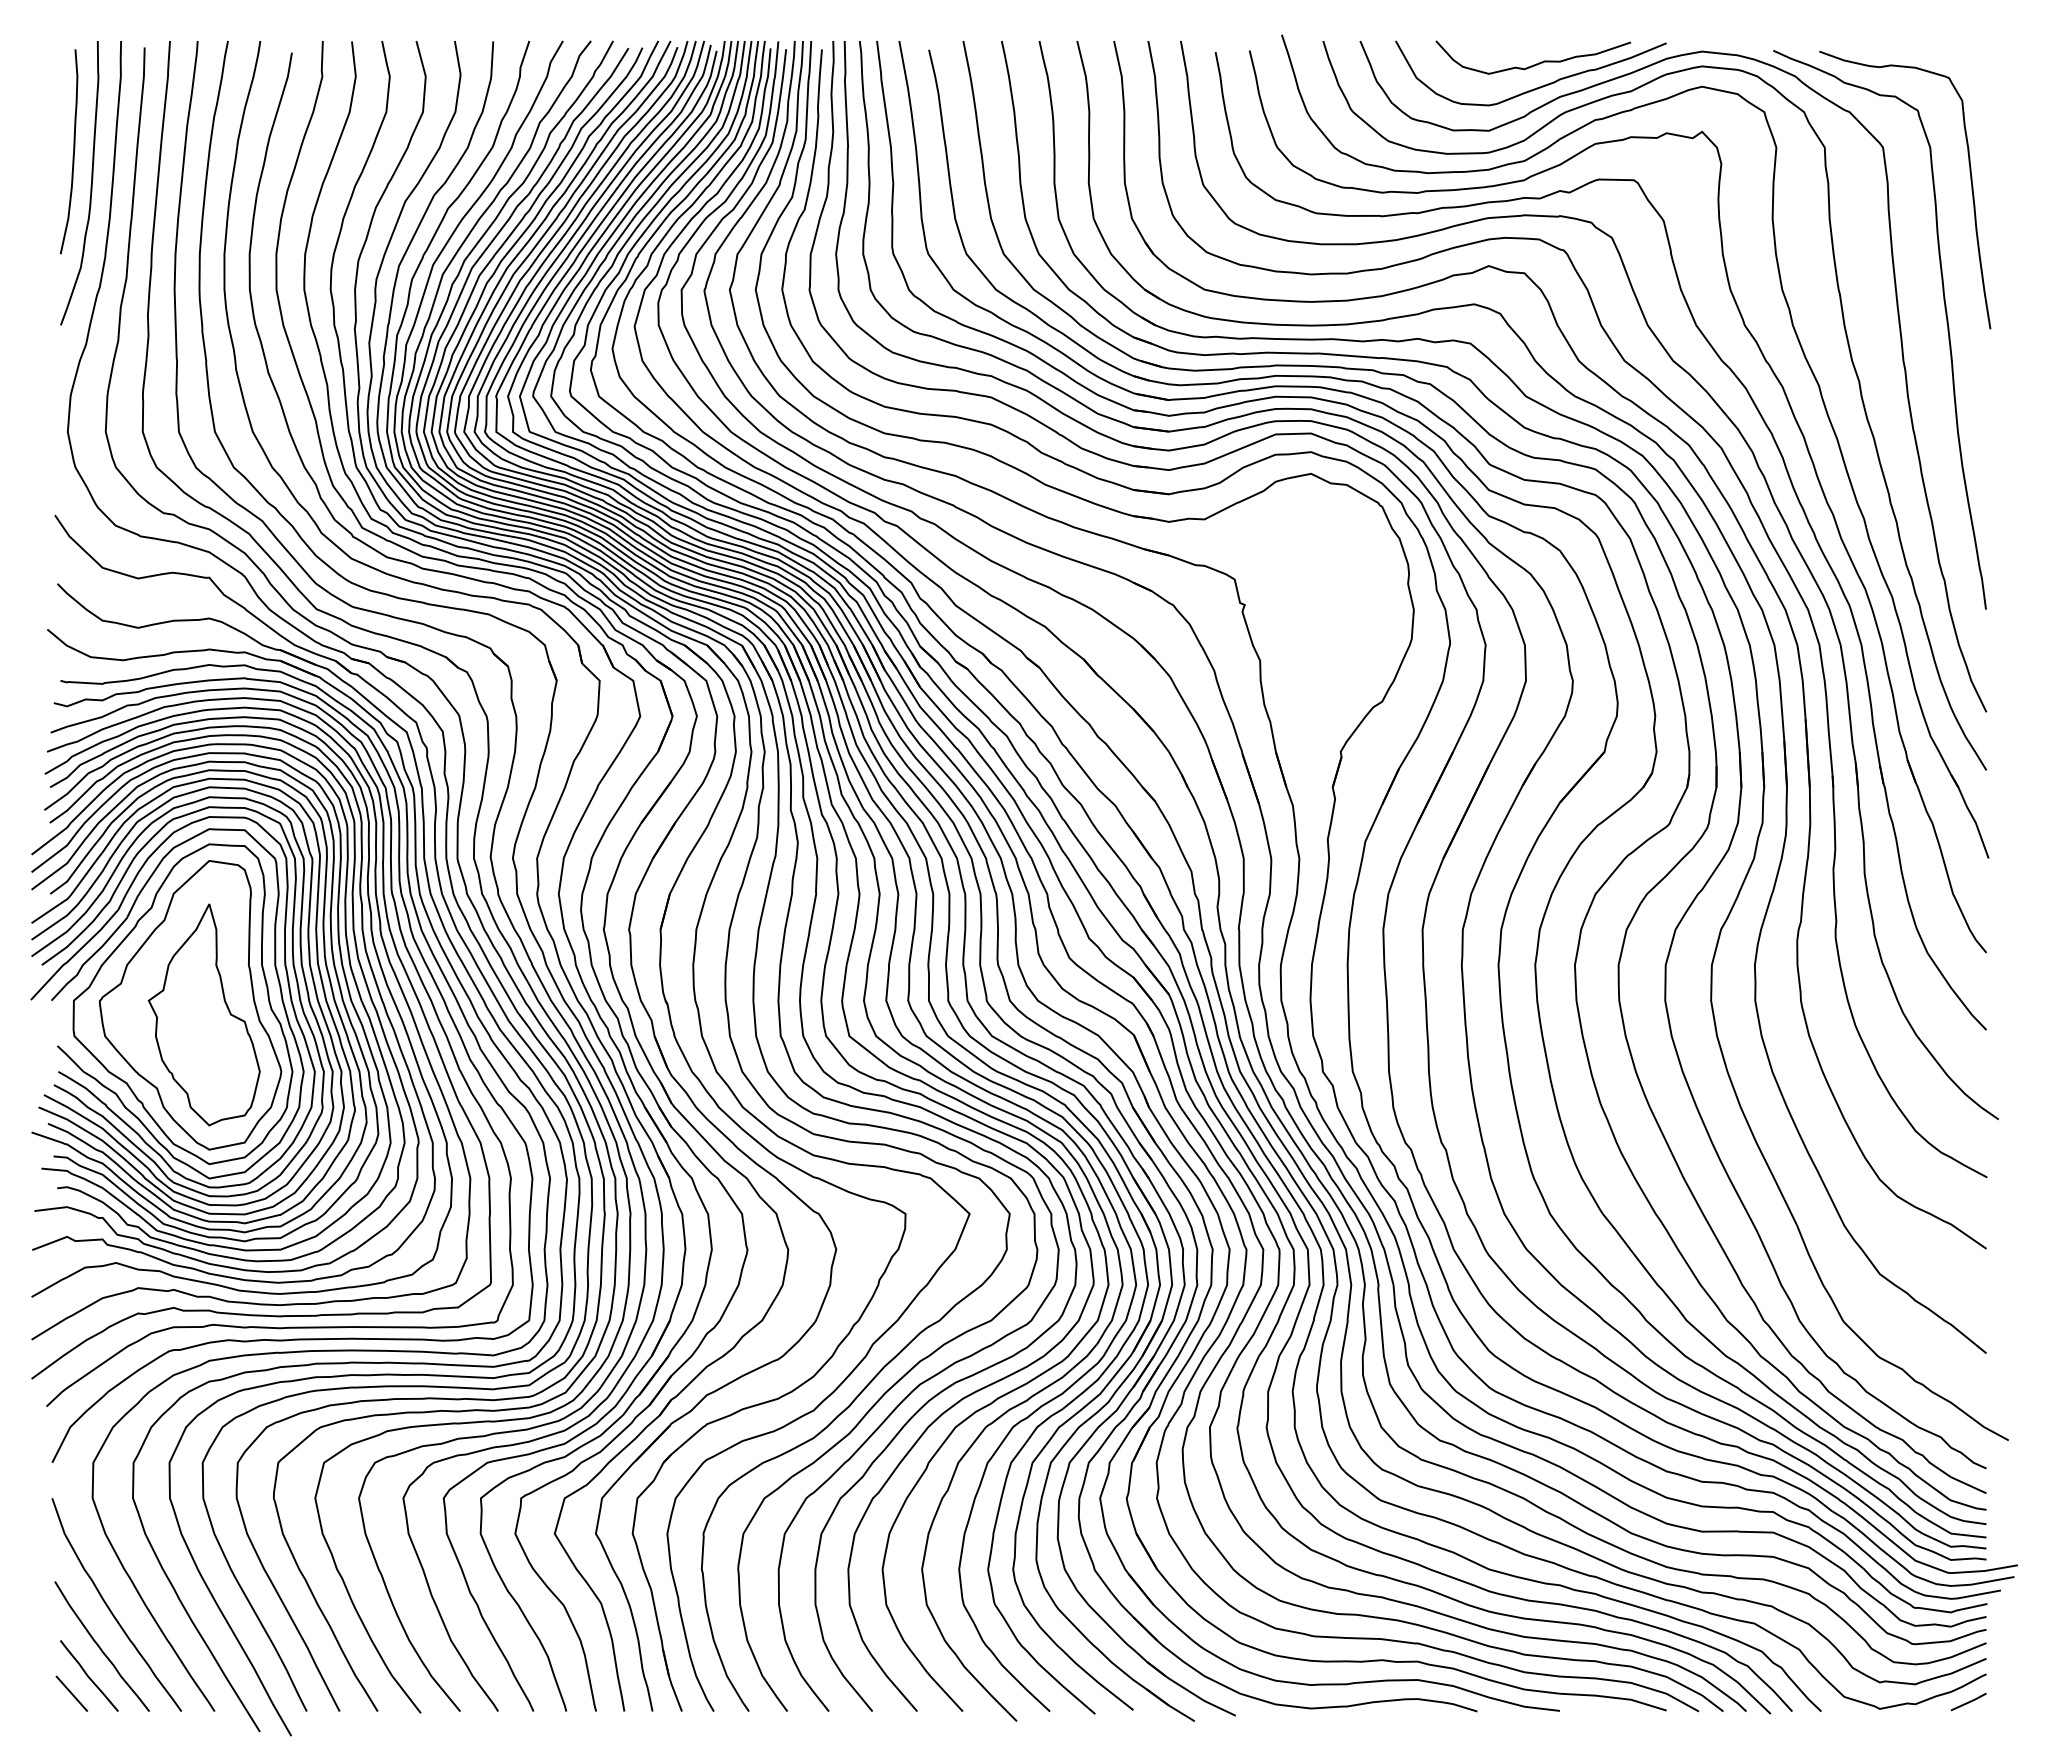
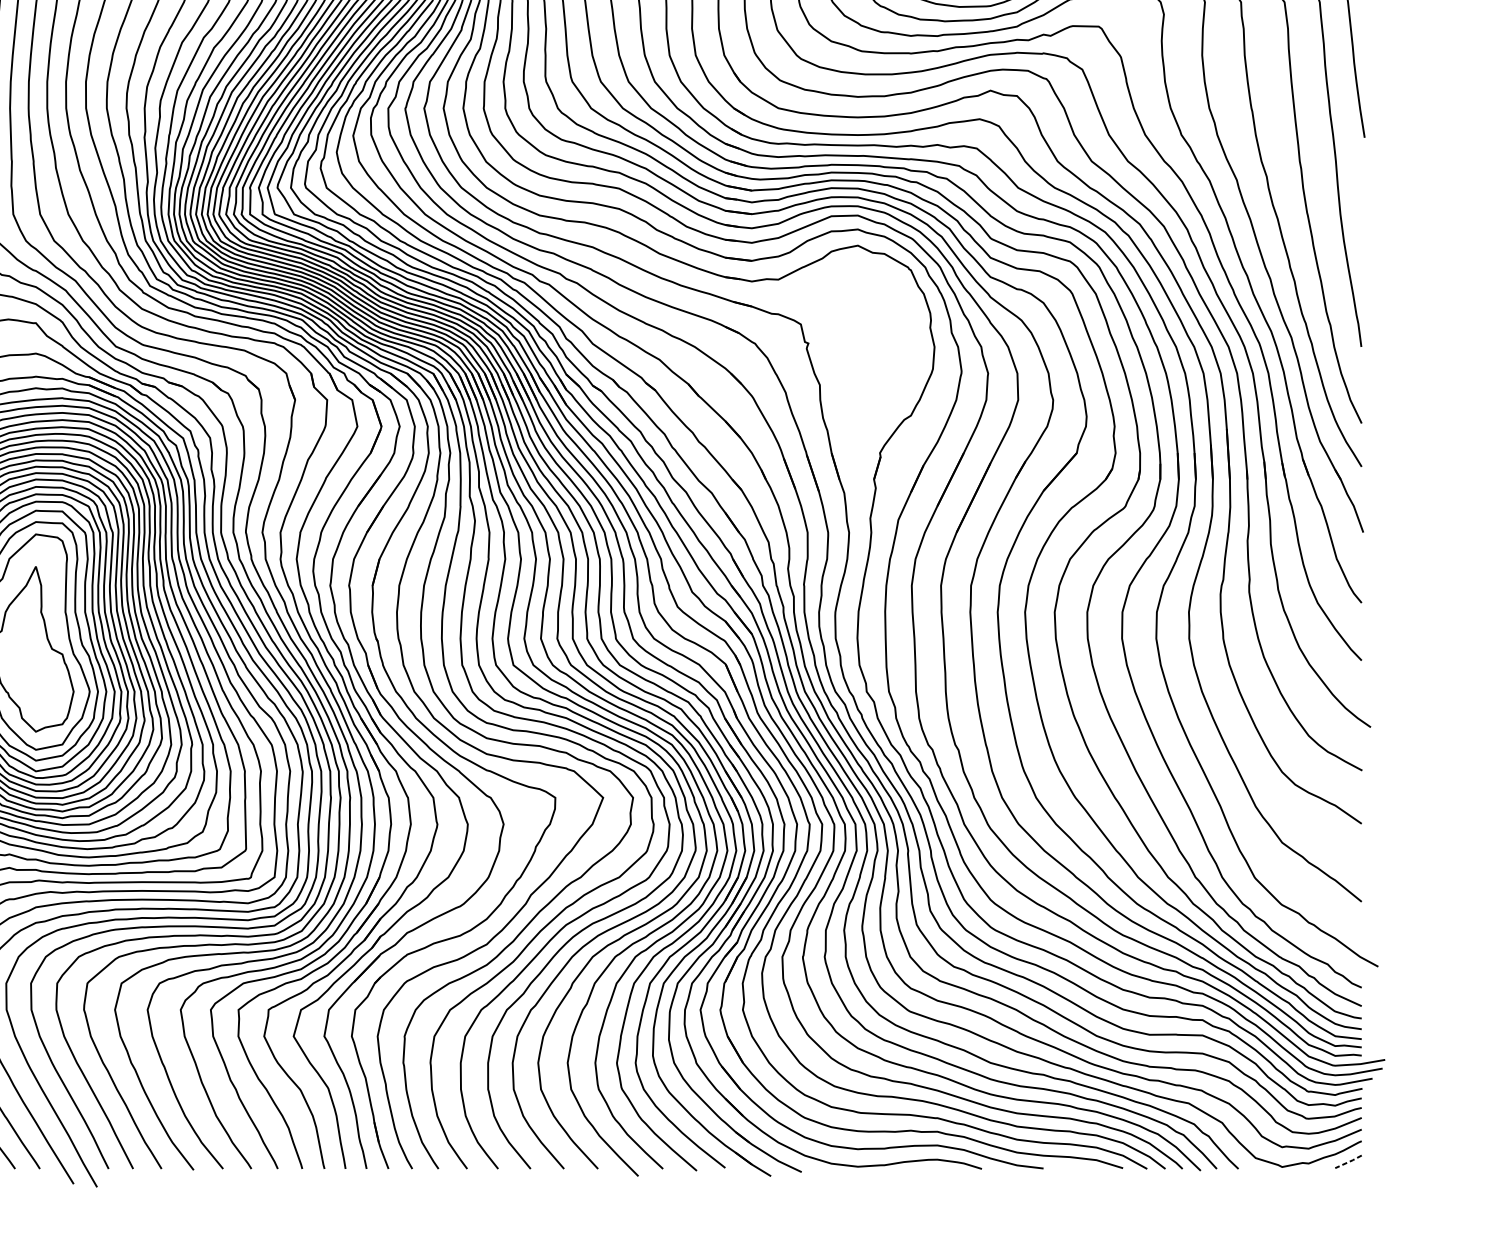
line: (1969, 1702) -> (1349, 1162), solid -> dashed

